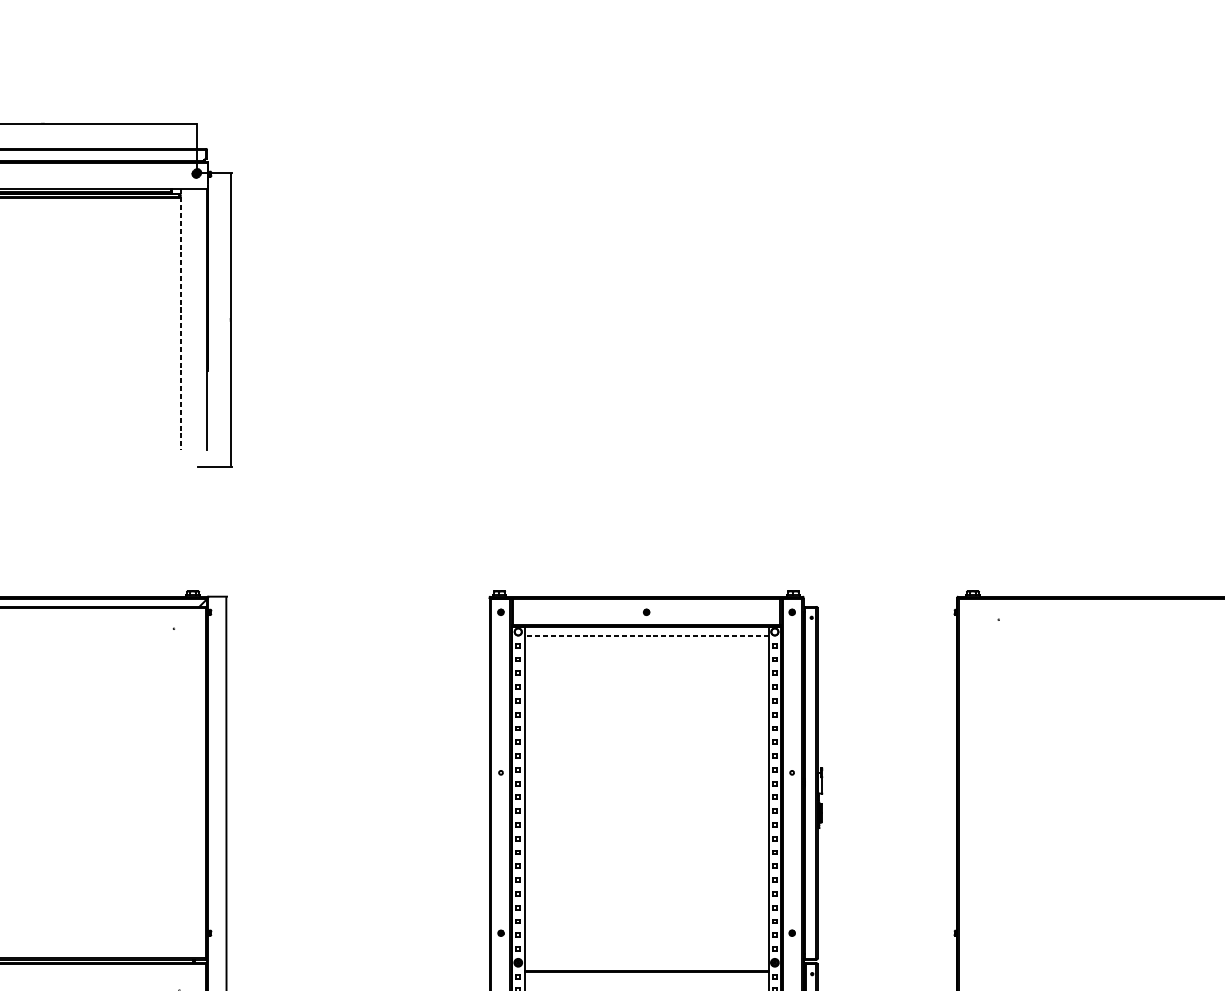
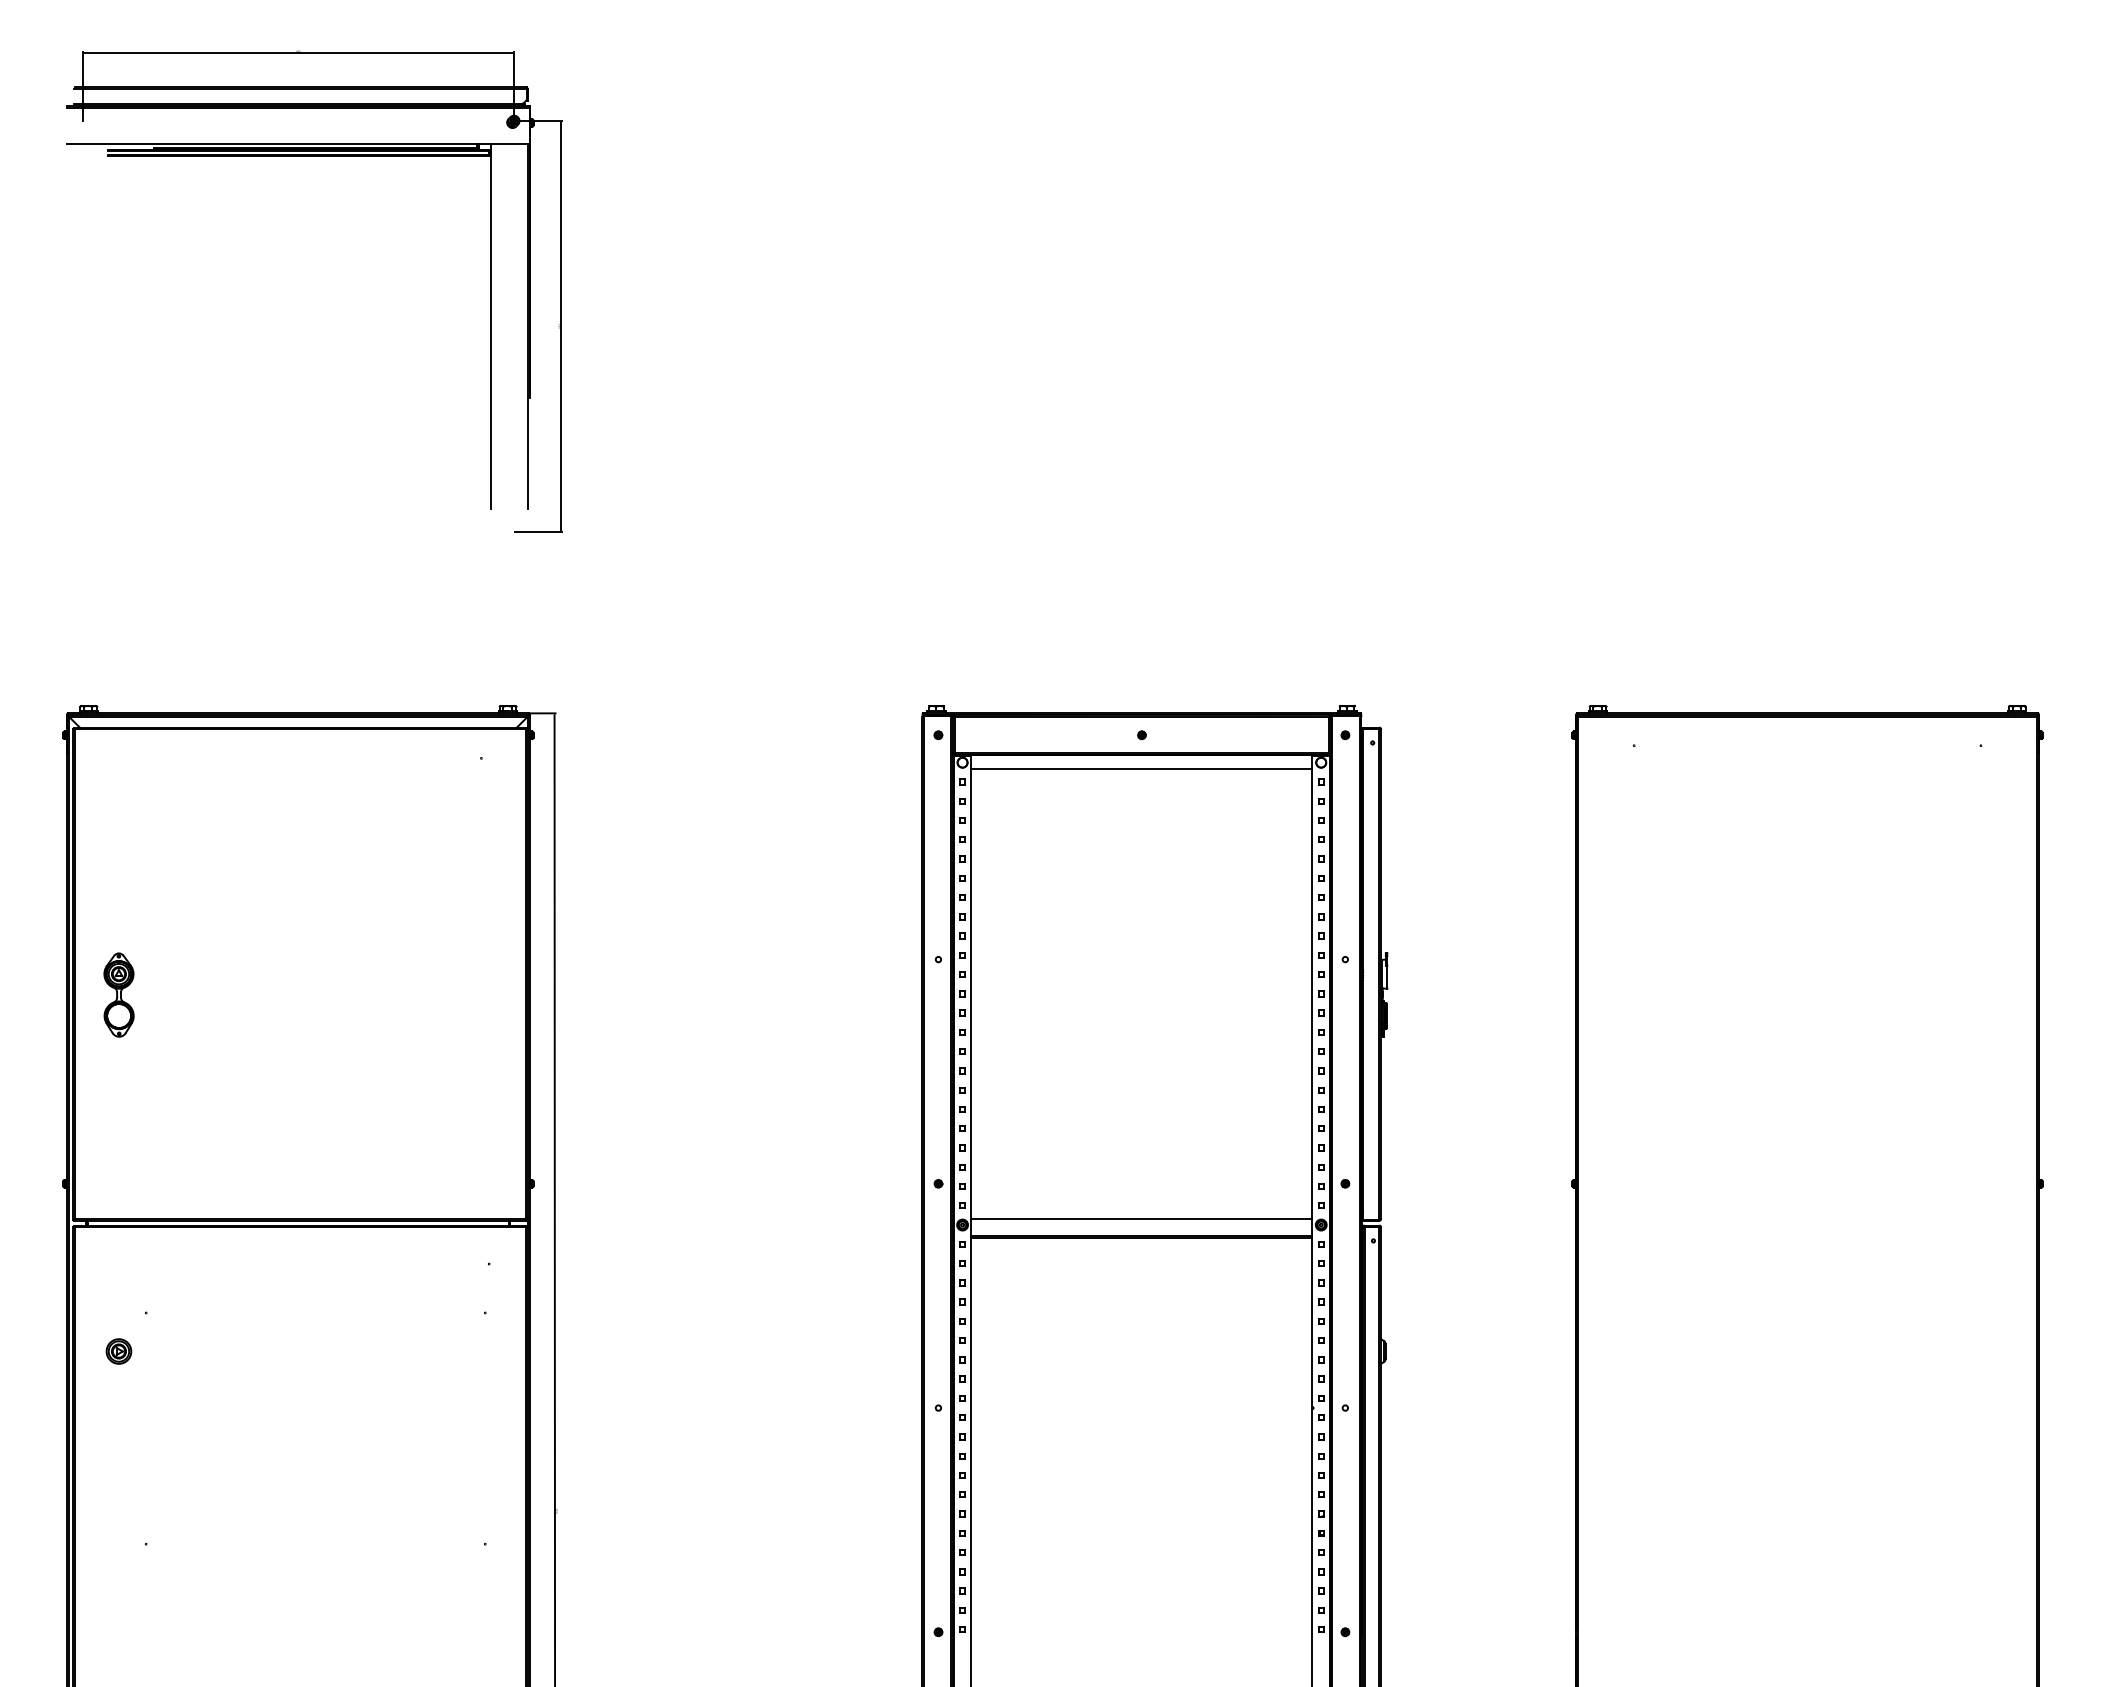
line: (181, 319) -> (491, 326), dashed -> solid
line: (646, 636) -> (1141, 768), dashed -> solid
line: (646, 958) -> (1141, 1218), added

